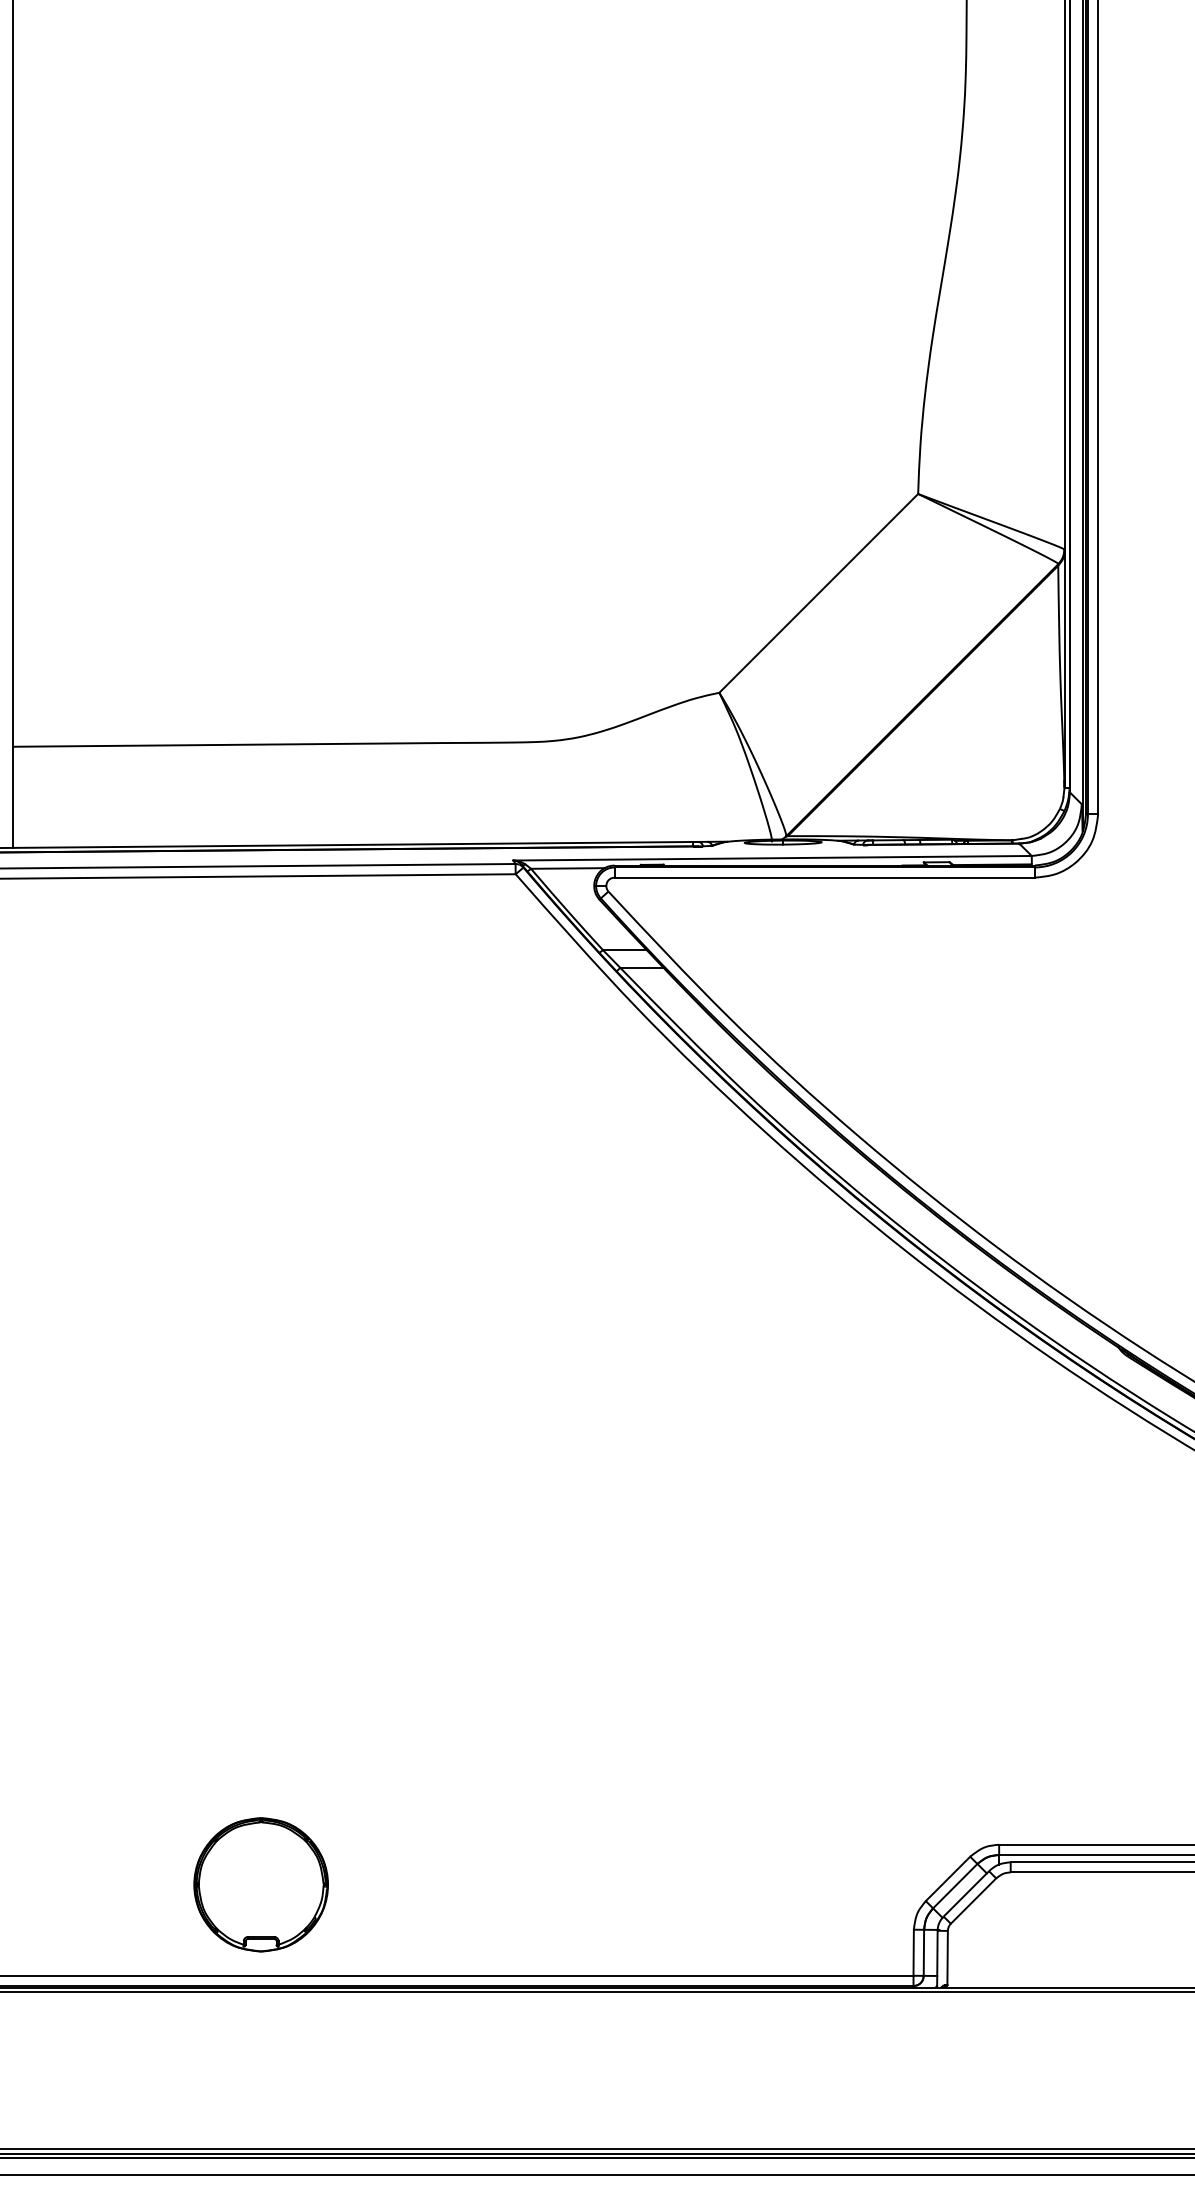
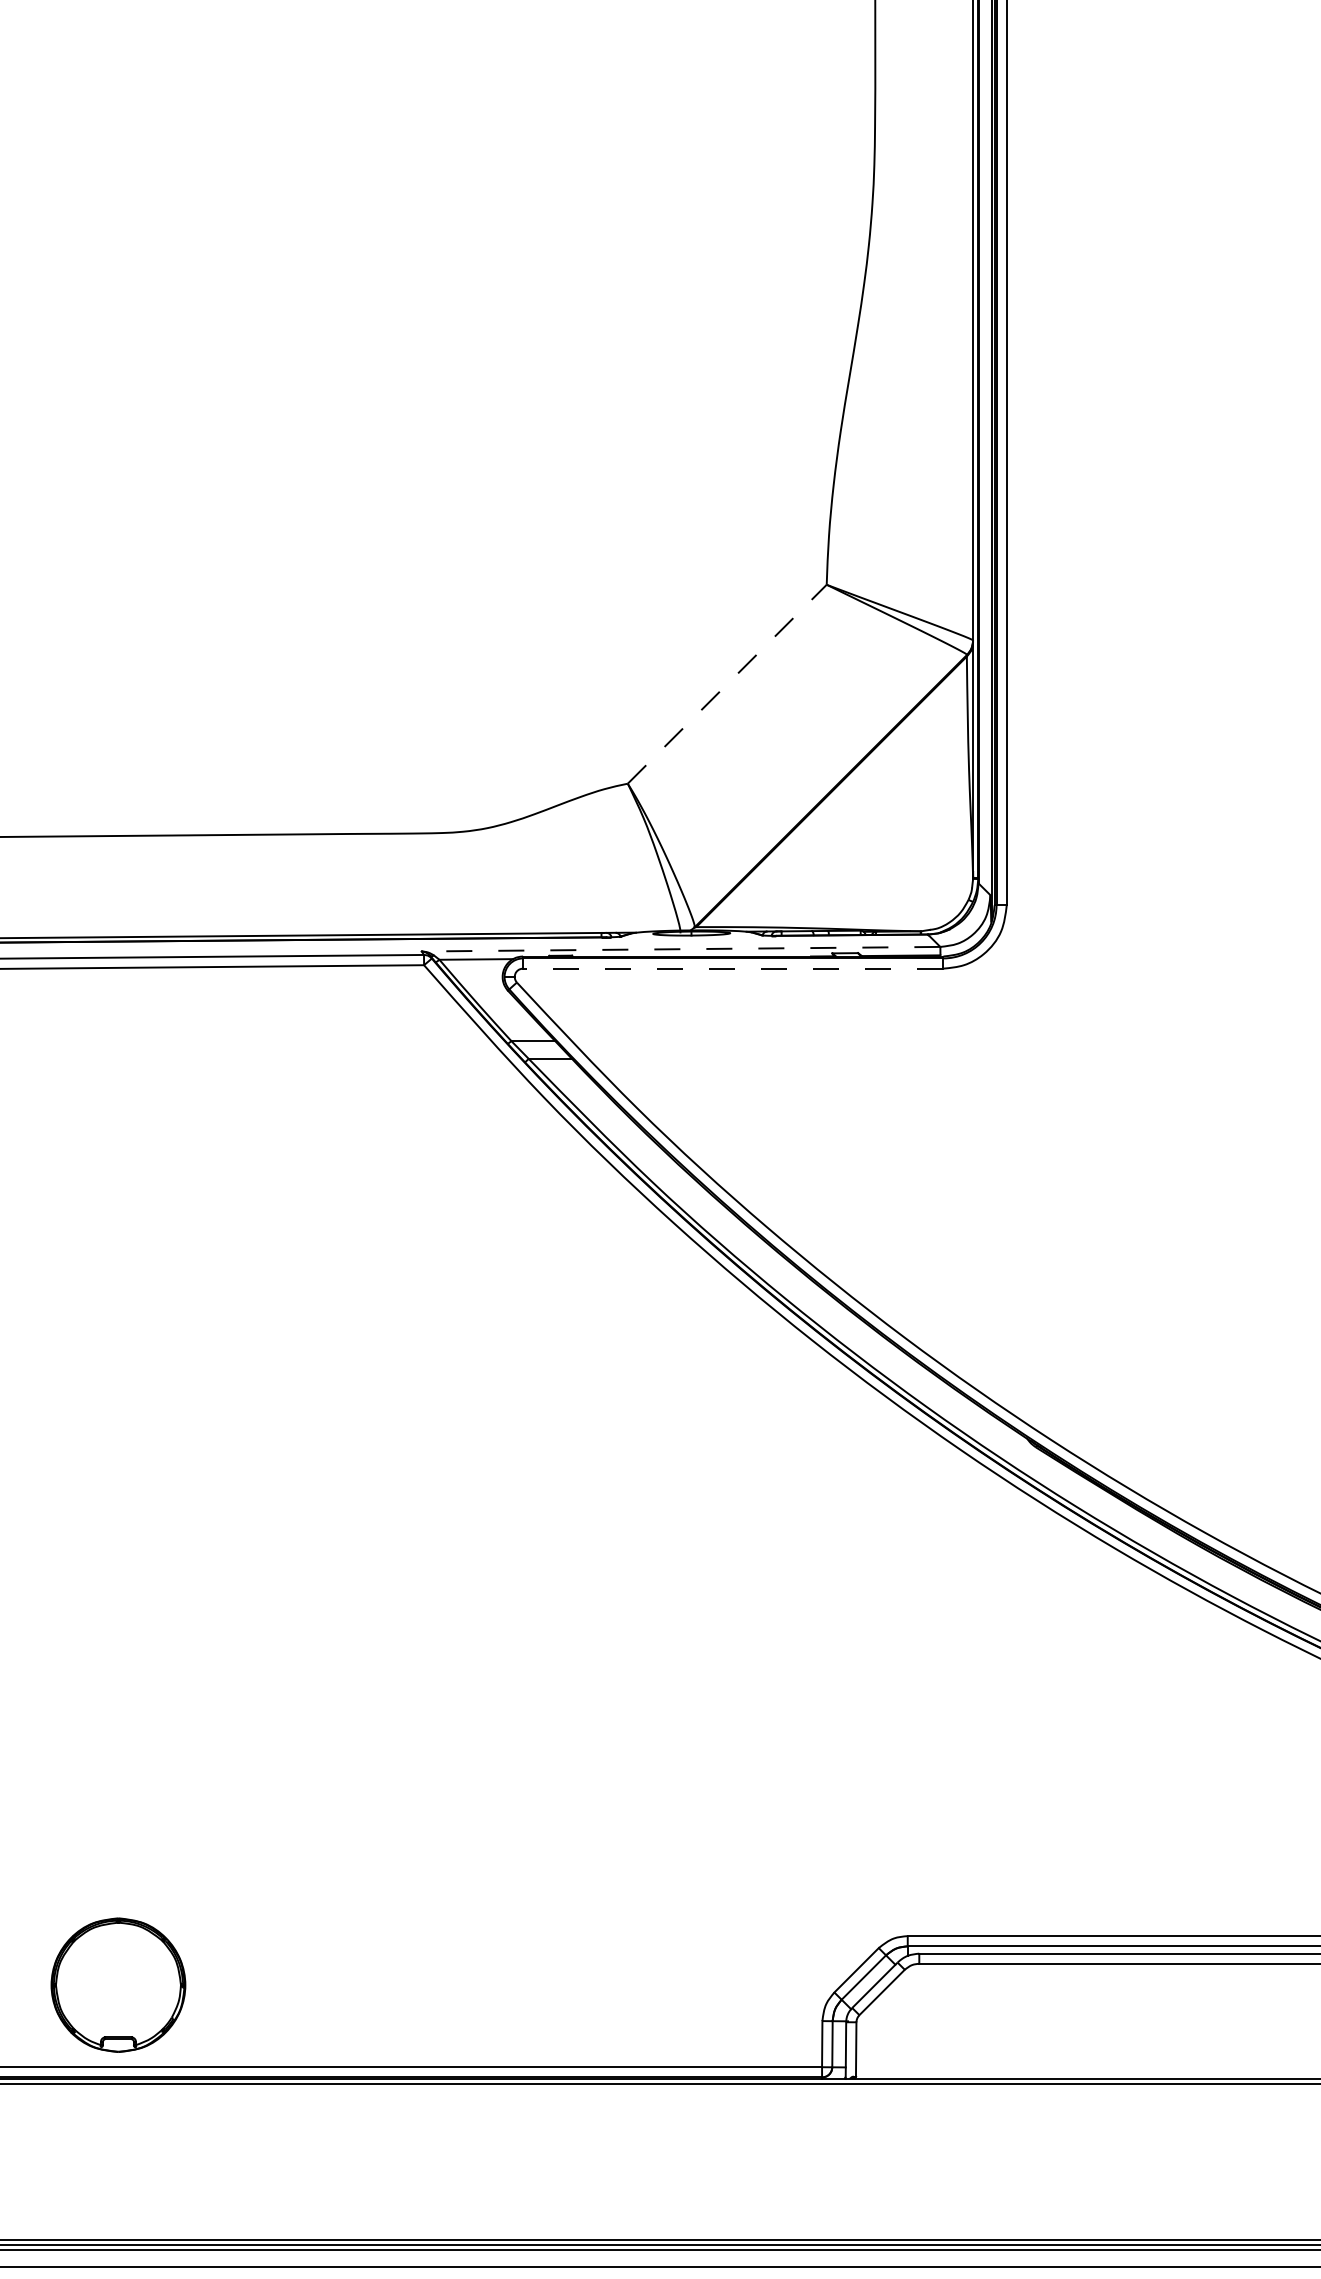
line: (818, 593) -> (727, 684), solid -> dashed
line: (772, 858) -> (680, 949), solid -> dashed
line: (823, 877) -> (732, 968), solid -> dashed
part: (261, 1884) -> (118, 1984), moved

